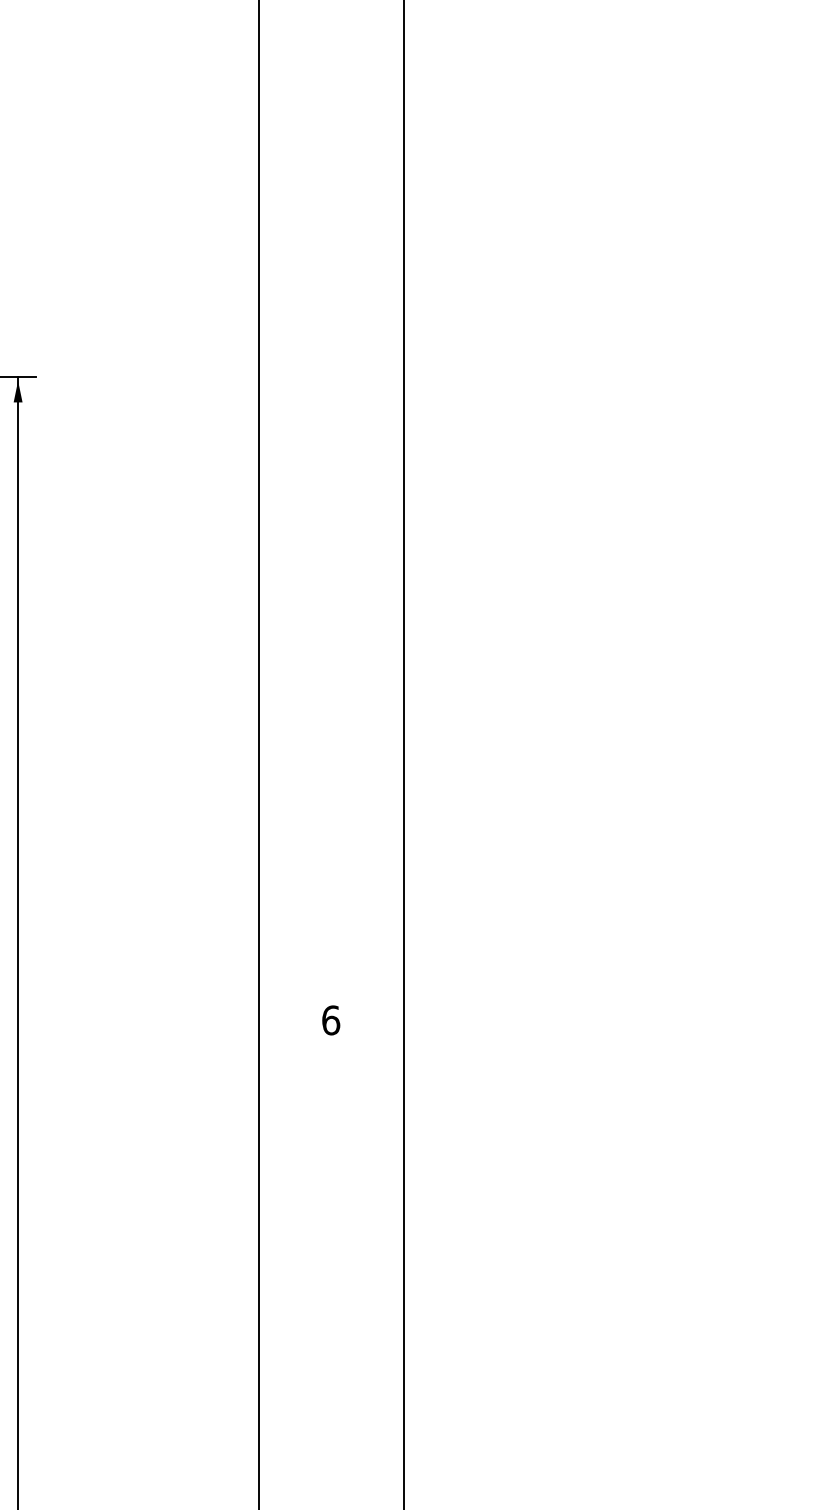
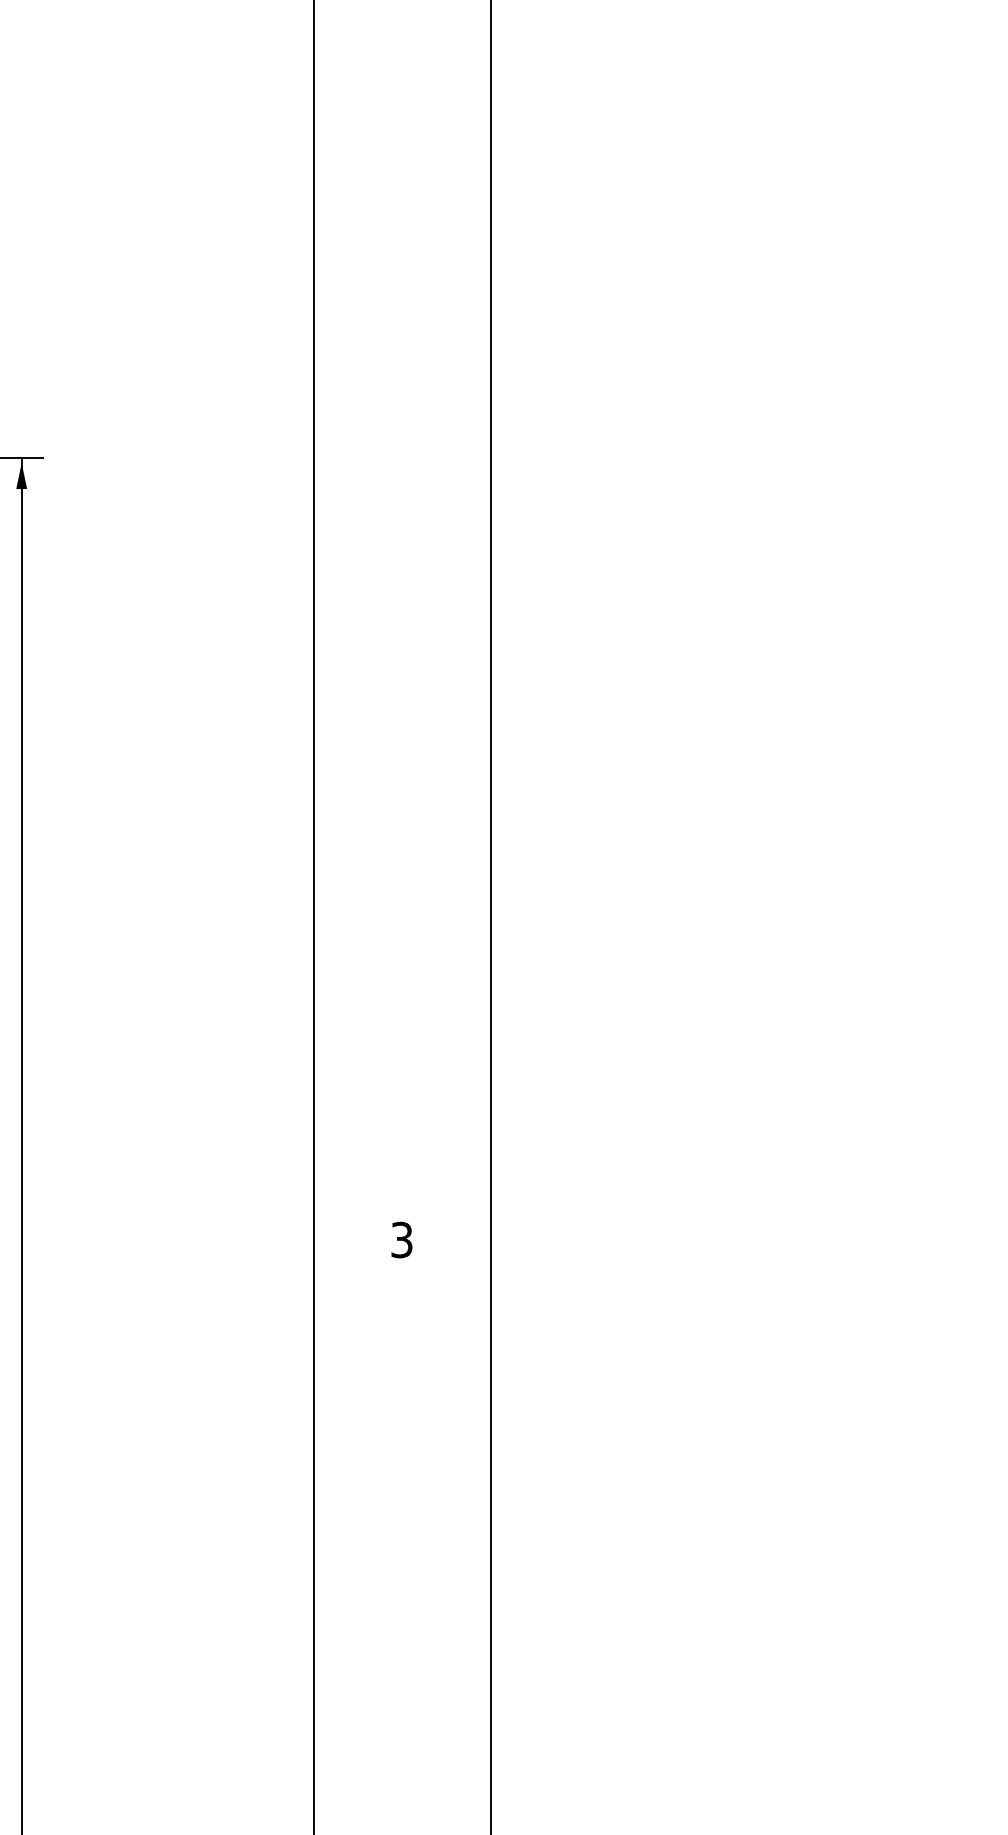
text: (331, 1019) -> (402, 1239), 6 -> 3

